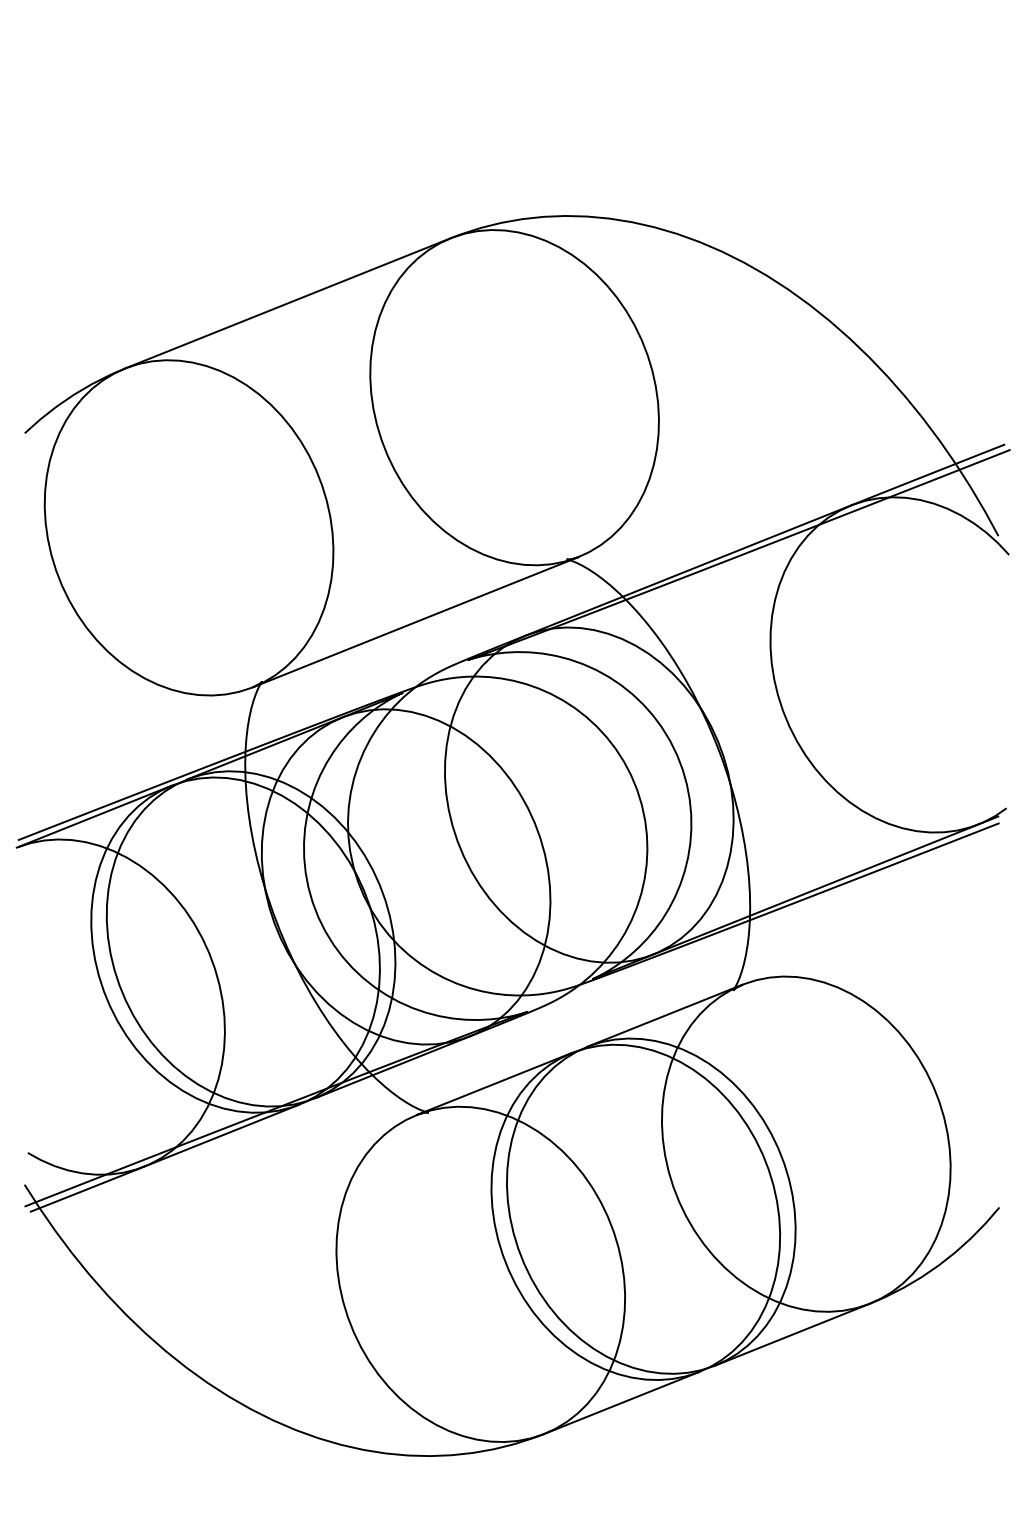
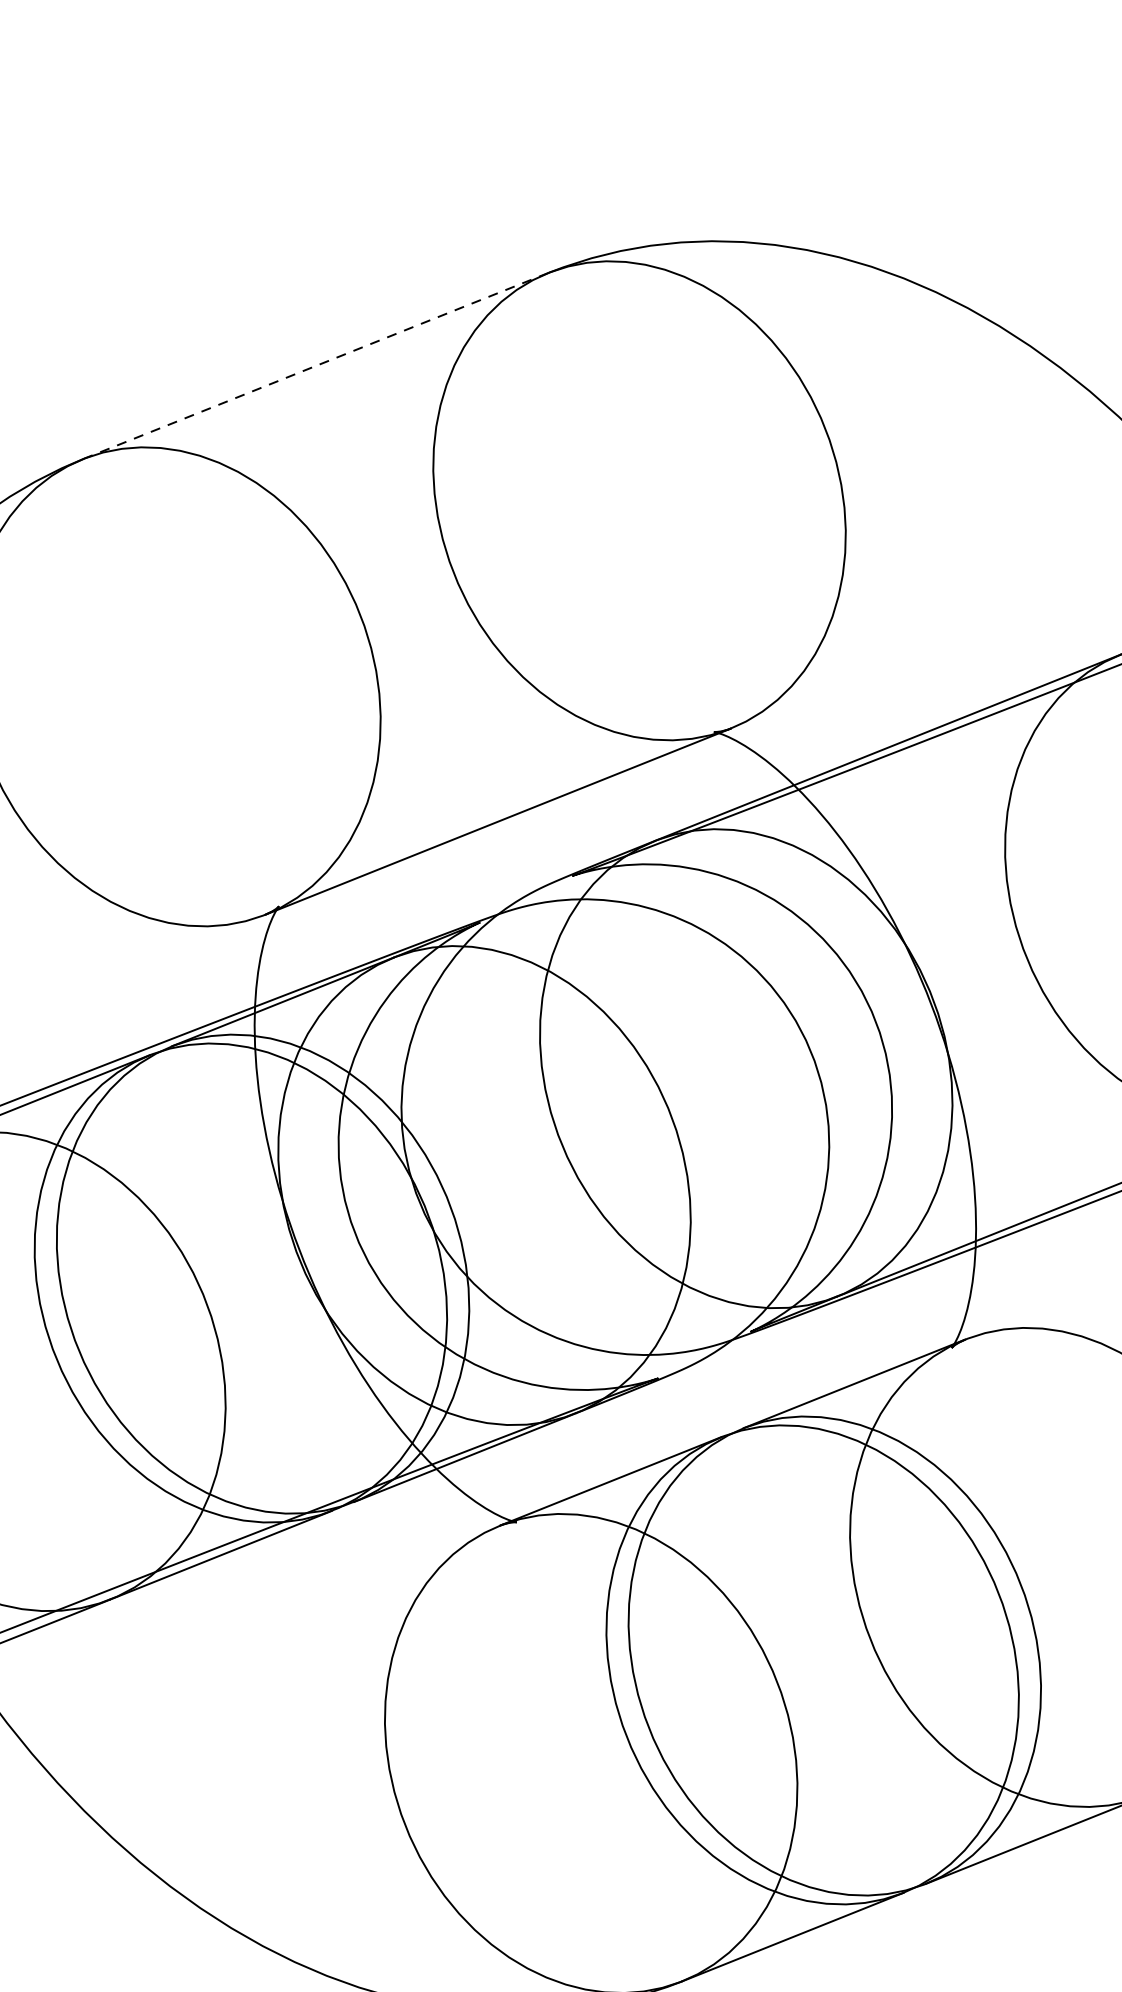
line: (287, 303) -> (315, 366), solid -> dashed

